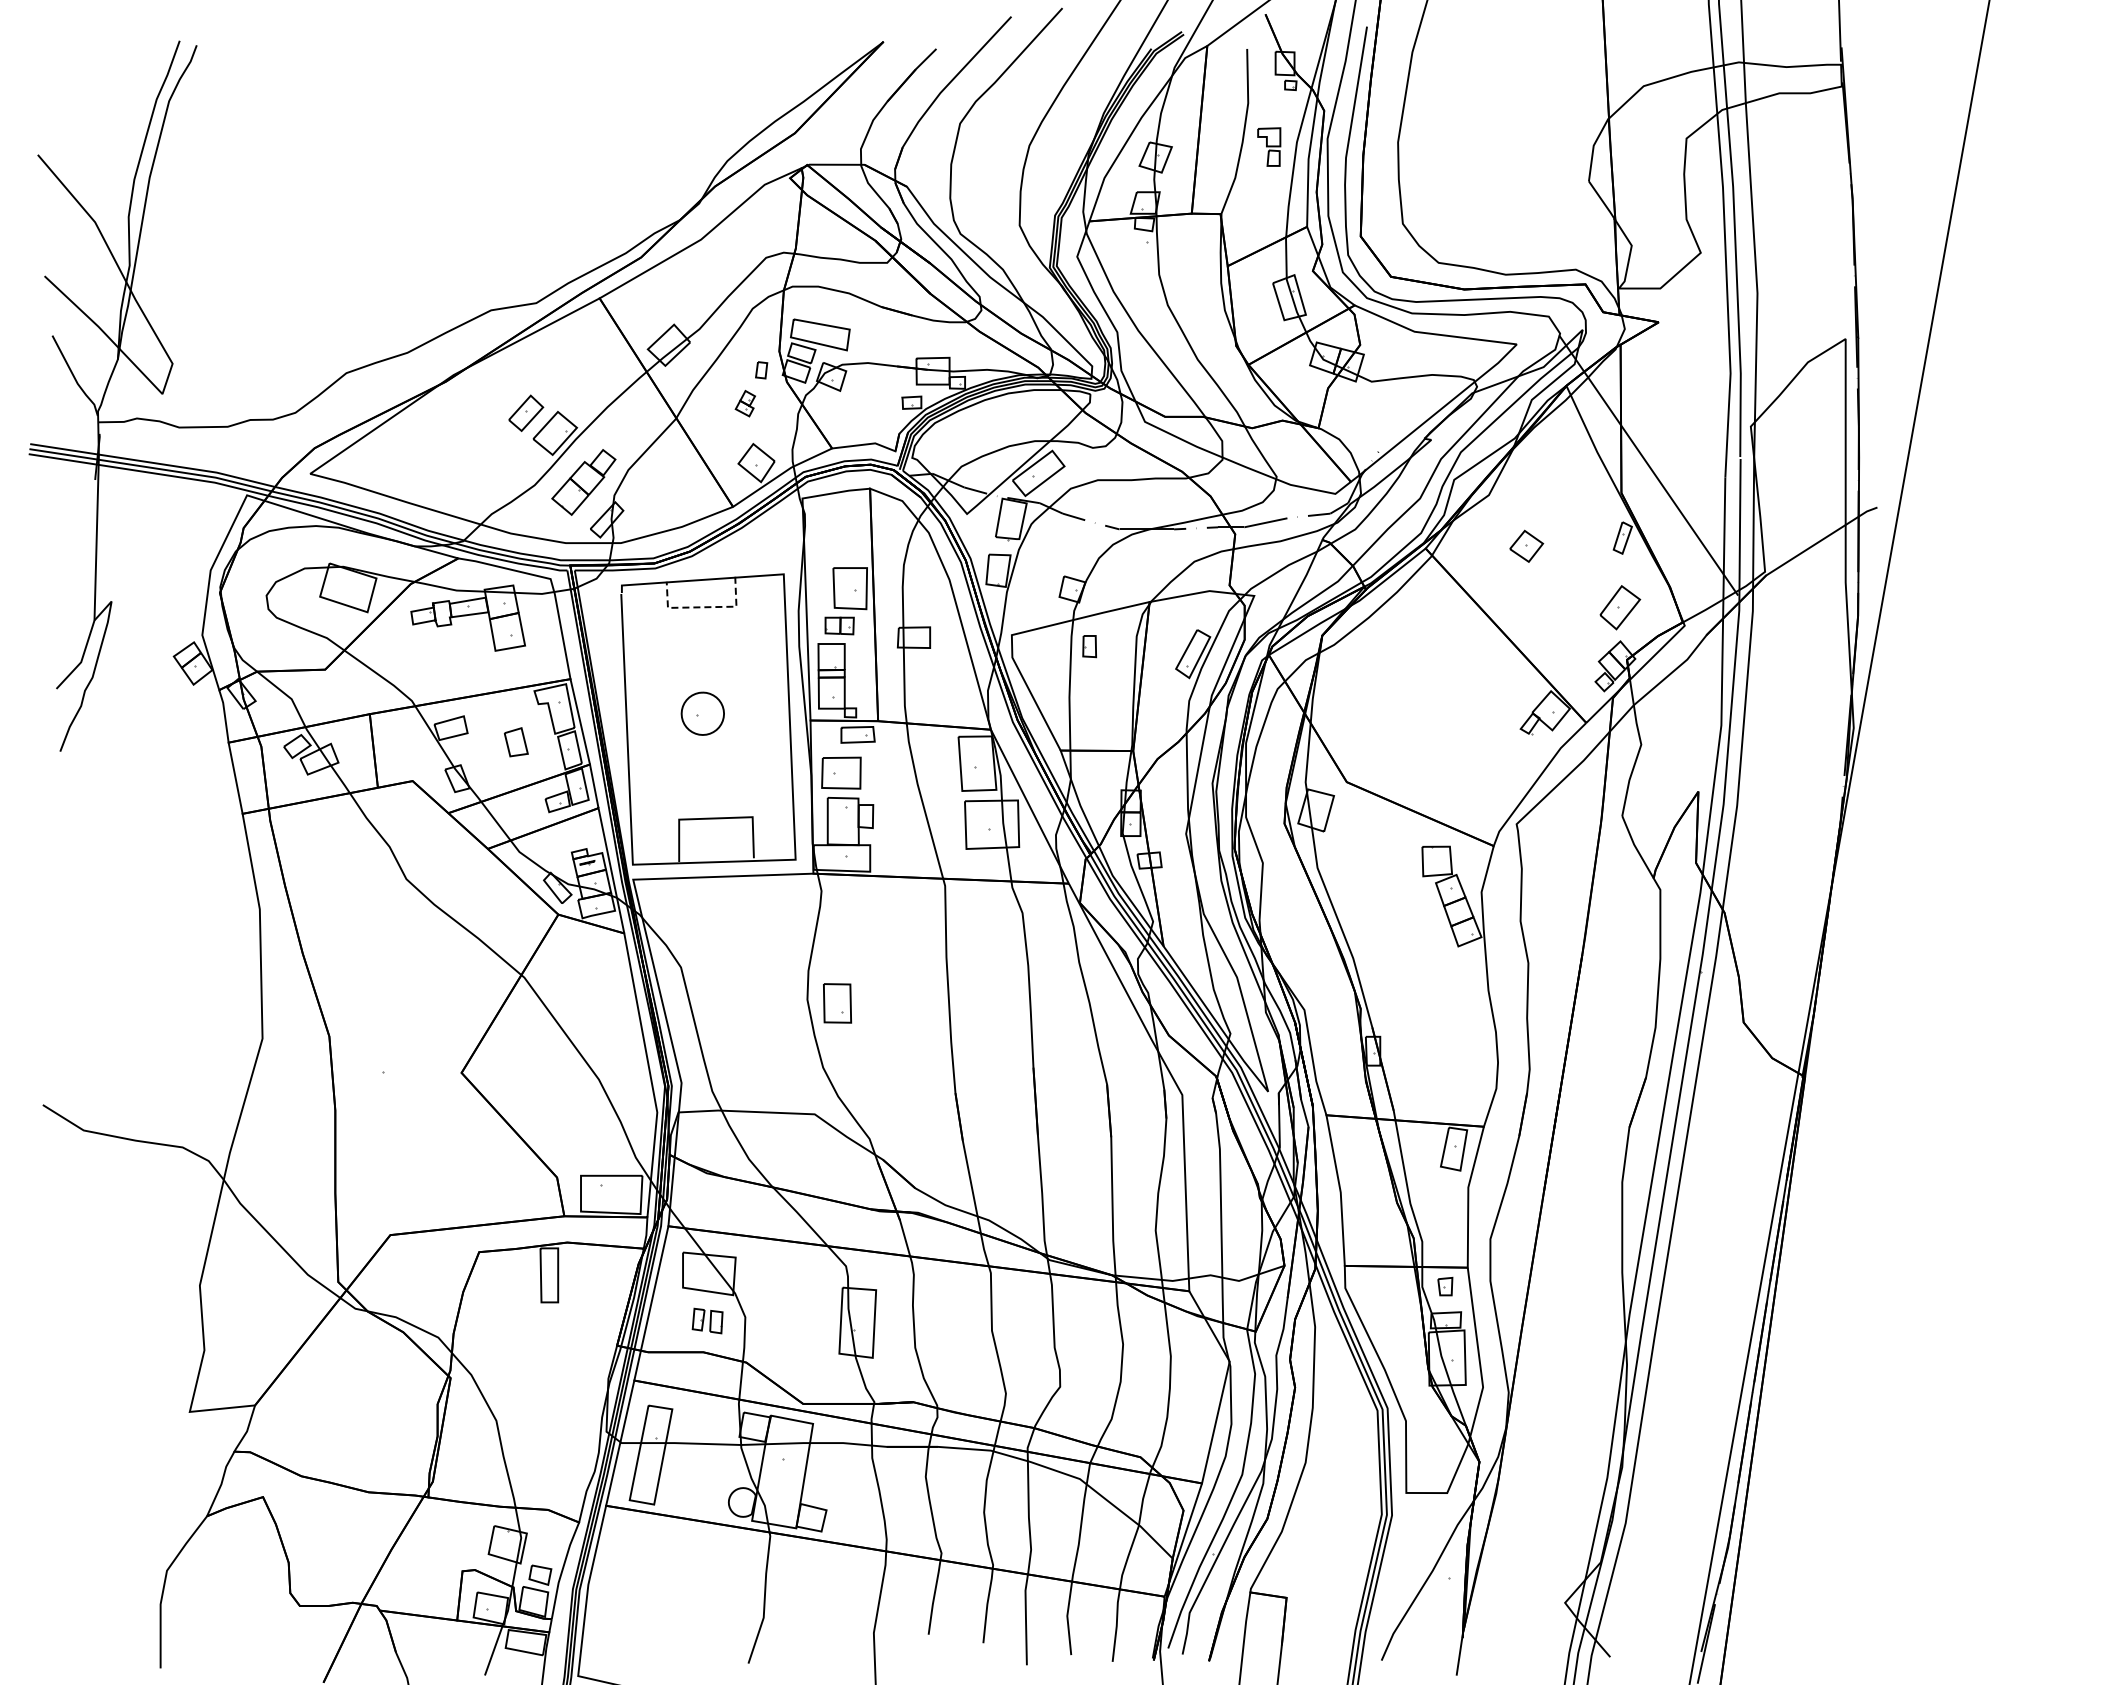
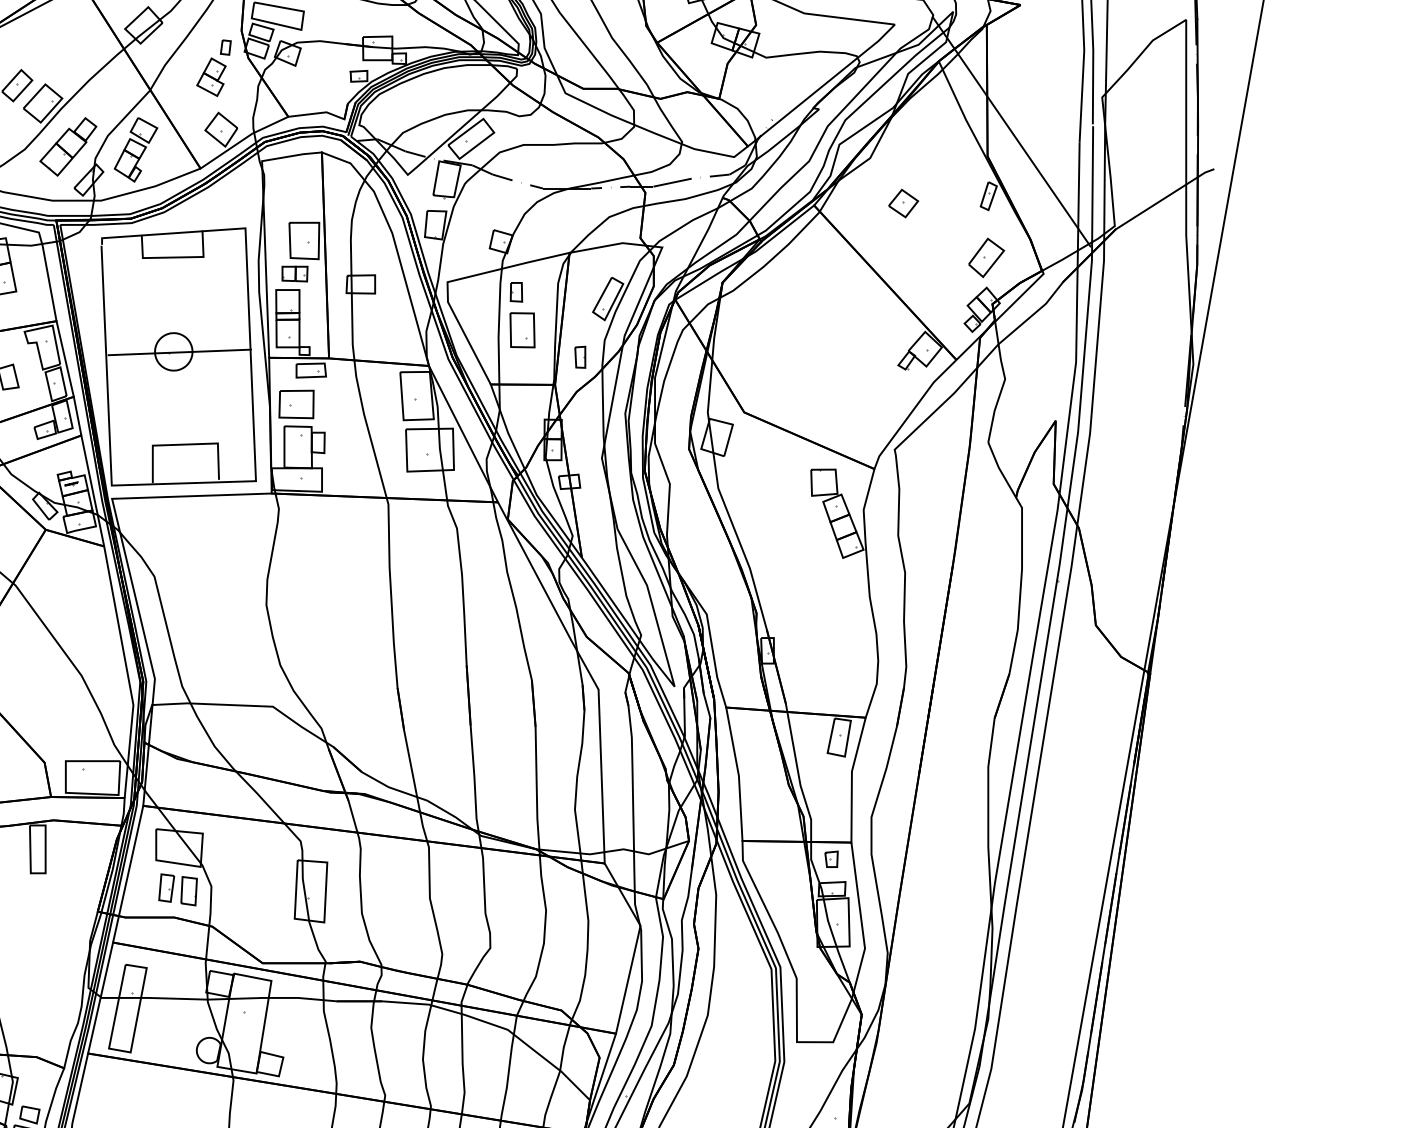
part: (745, 403) -> (211, 76), size x1.67
part: (660, 485) -> (136, 149), added
line: (703, 607) -> (174, 257), dashed -> solid
line: (709, 714) -> (179, 352), added
part: (1161, 719) -> (580, 356), added
part: (837, 1003) -> (522, 330), moved
part: (707, 1320) -> (177, 889), size x1.43

